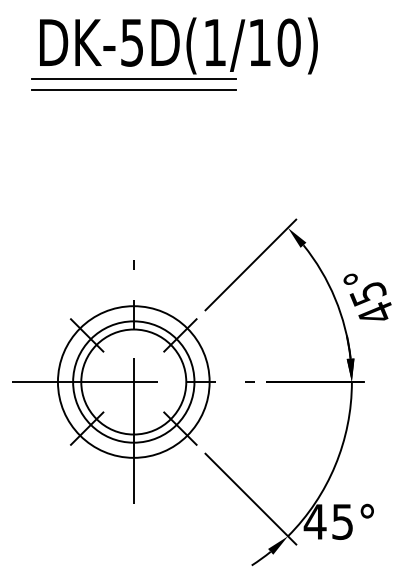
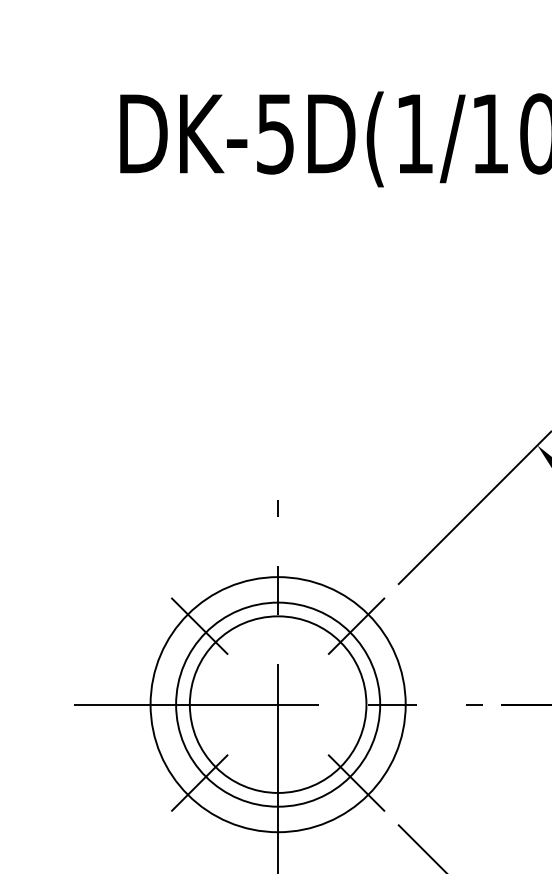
line: (133, 78) -> (277, 194), removed
line: (133, 90) -> (277, 214), removed

